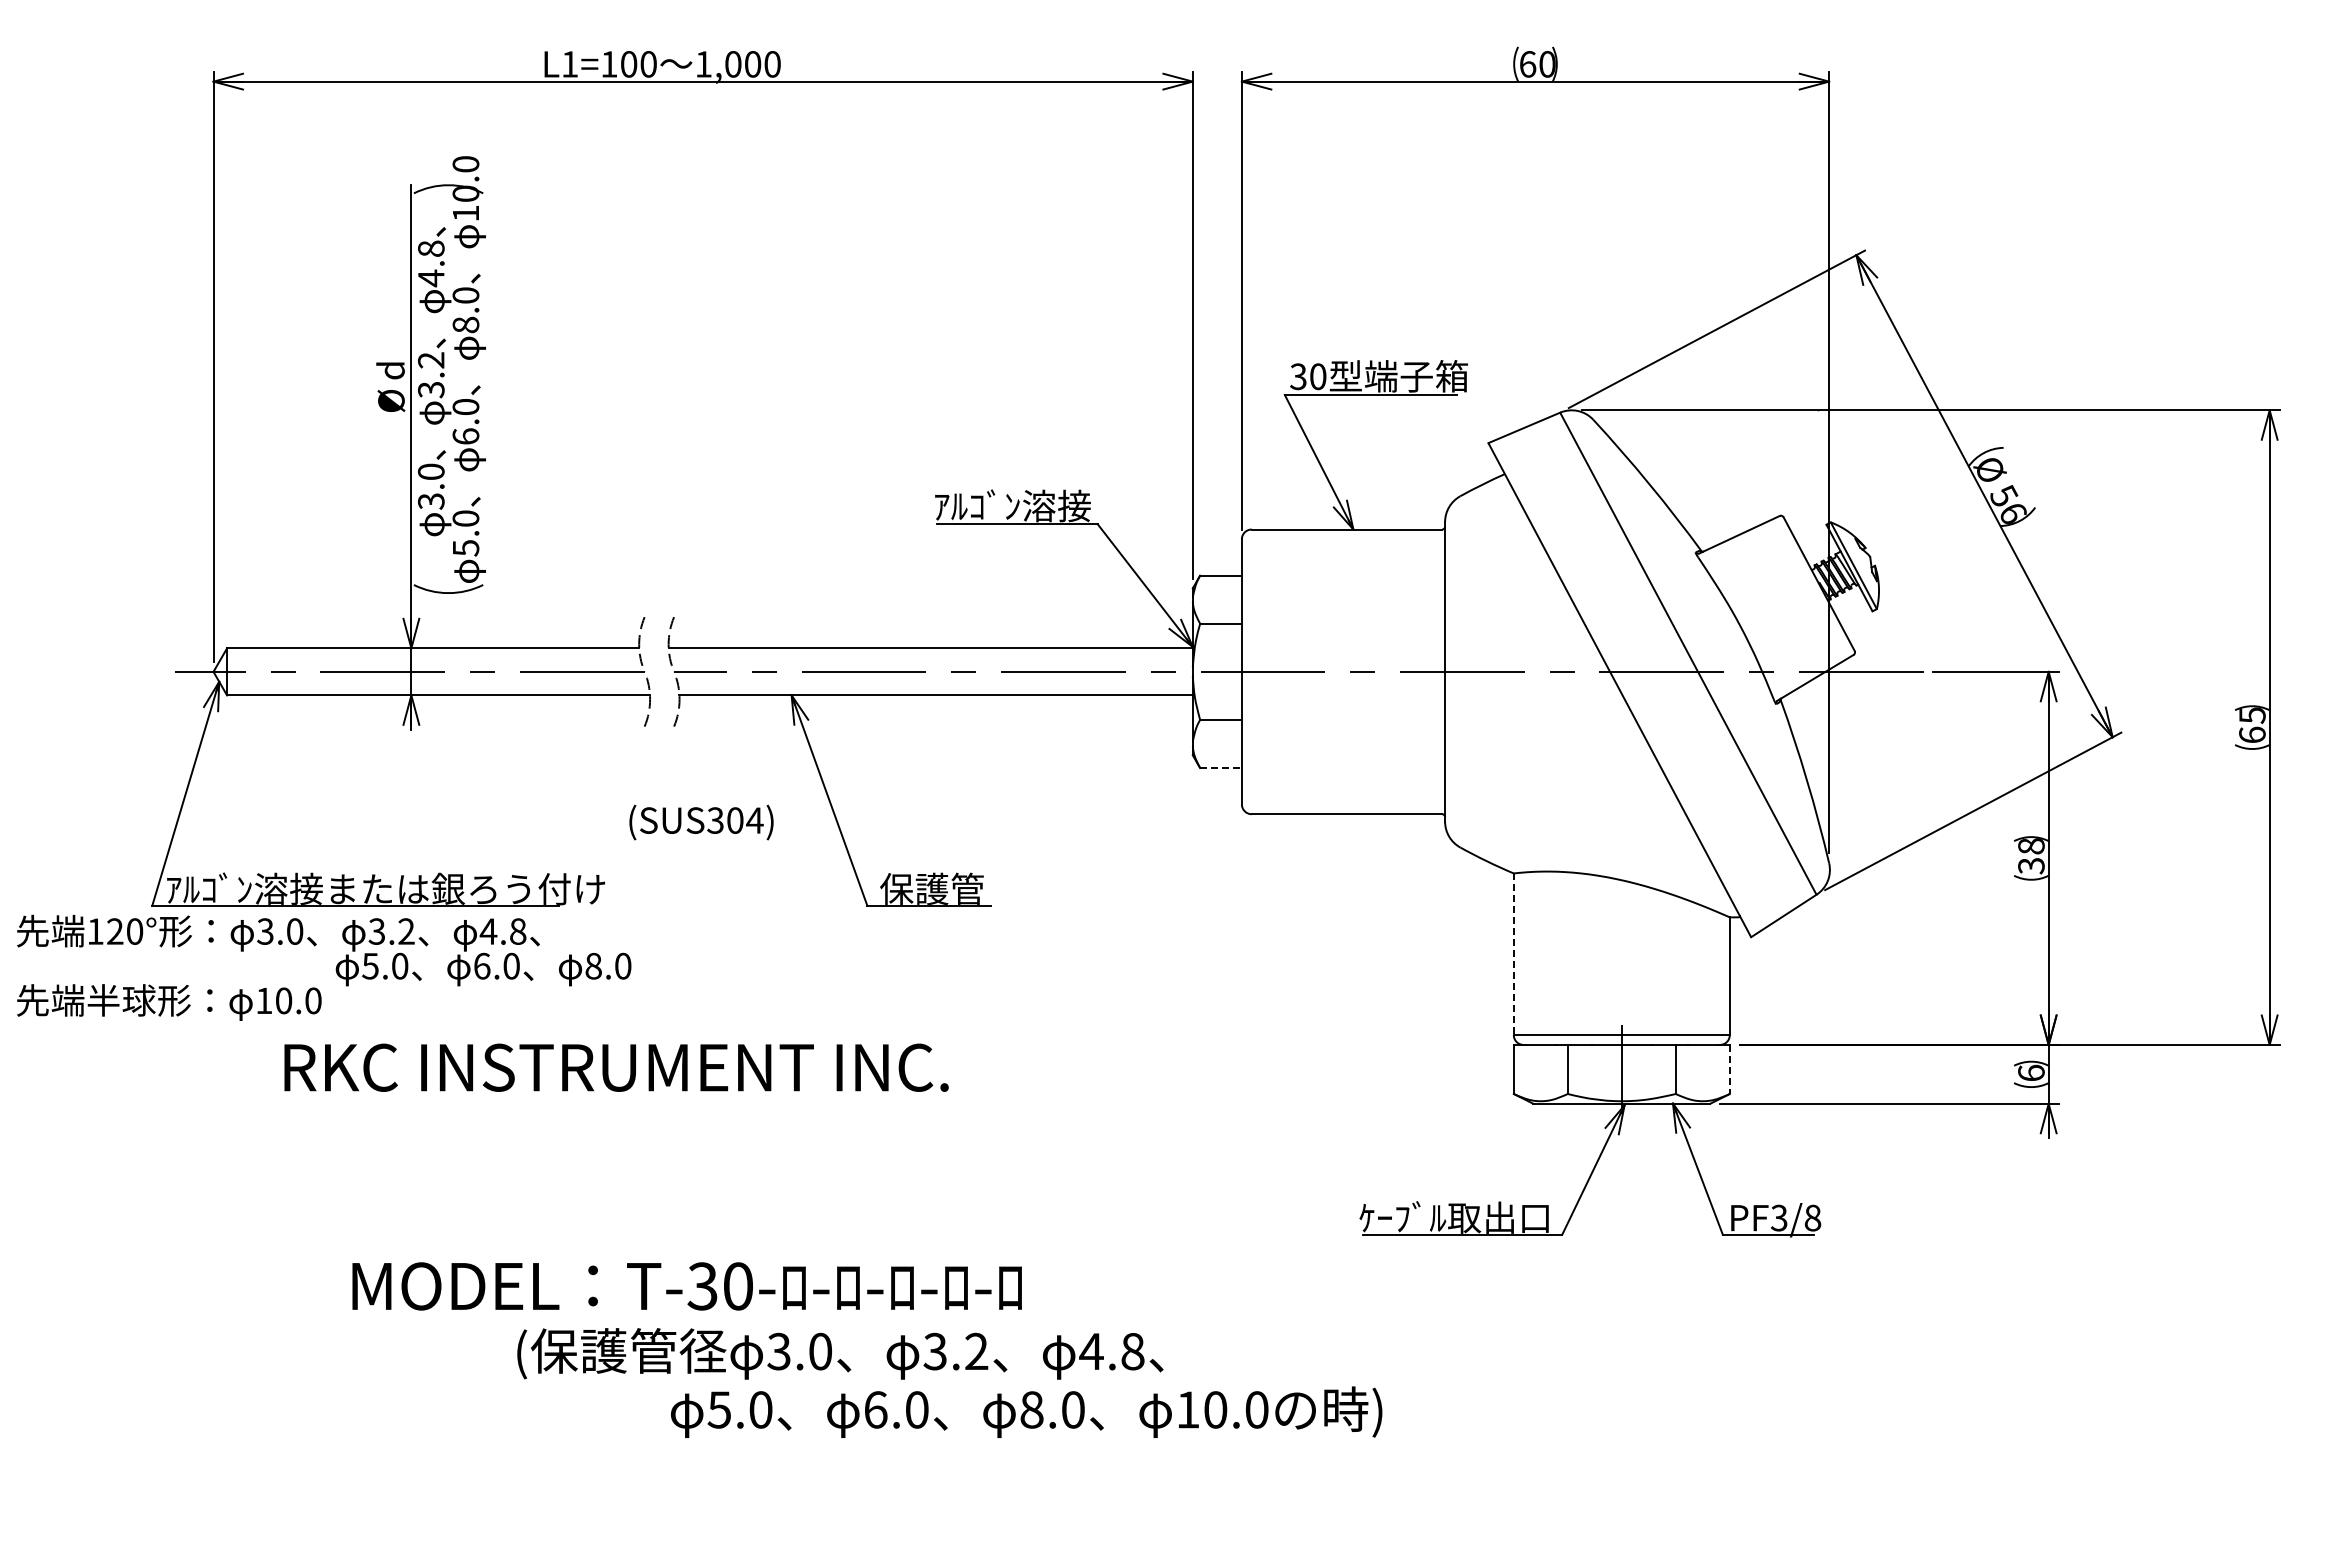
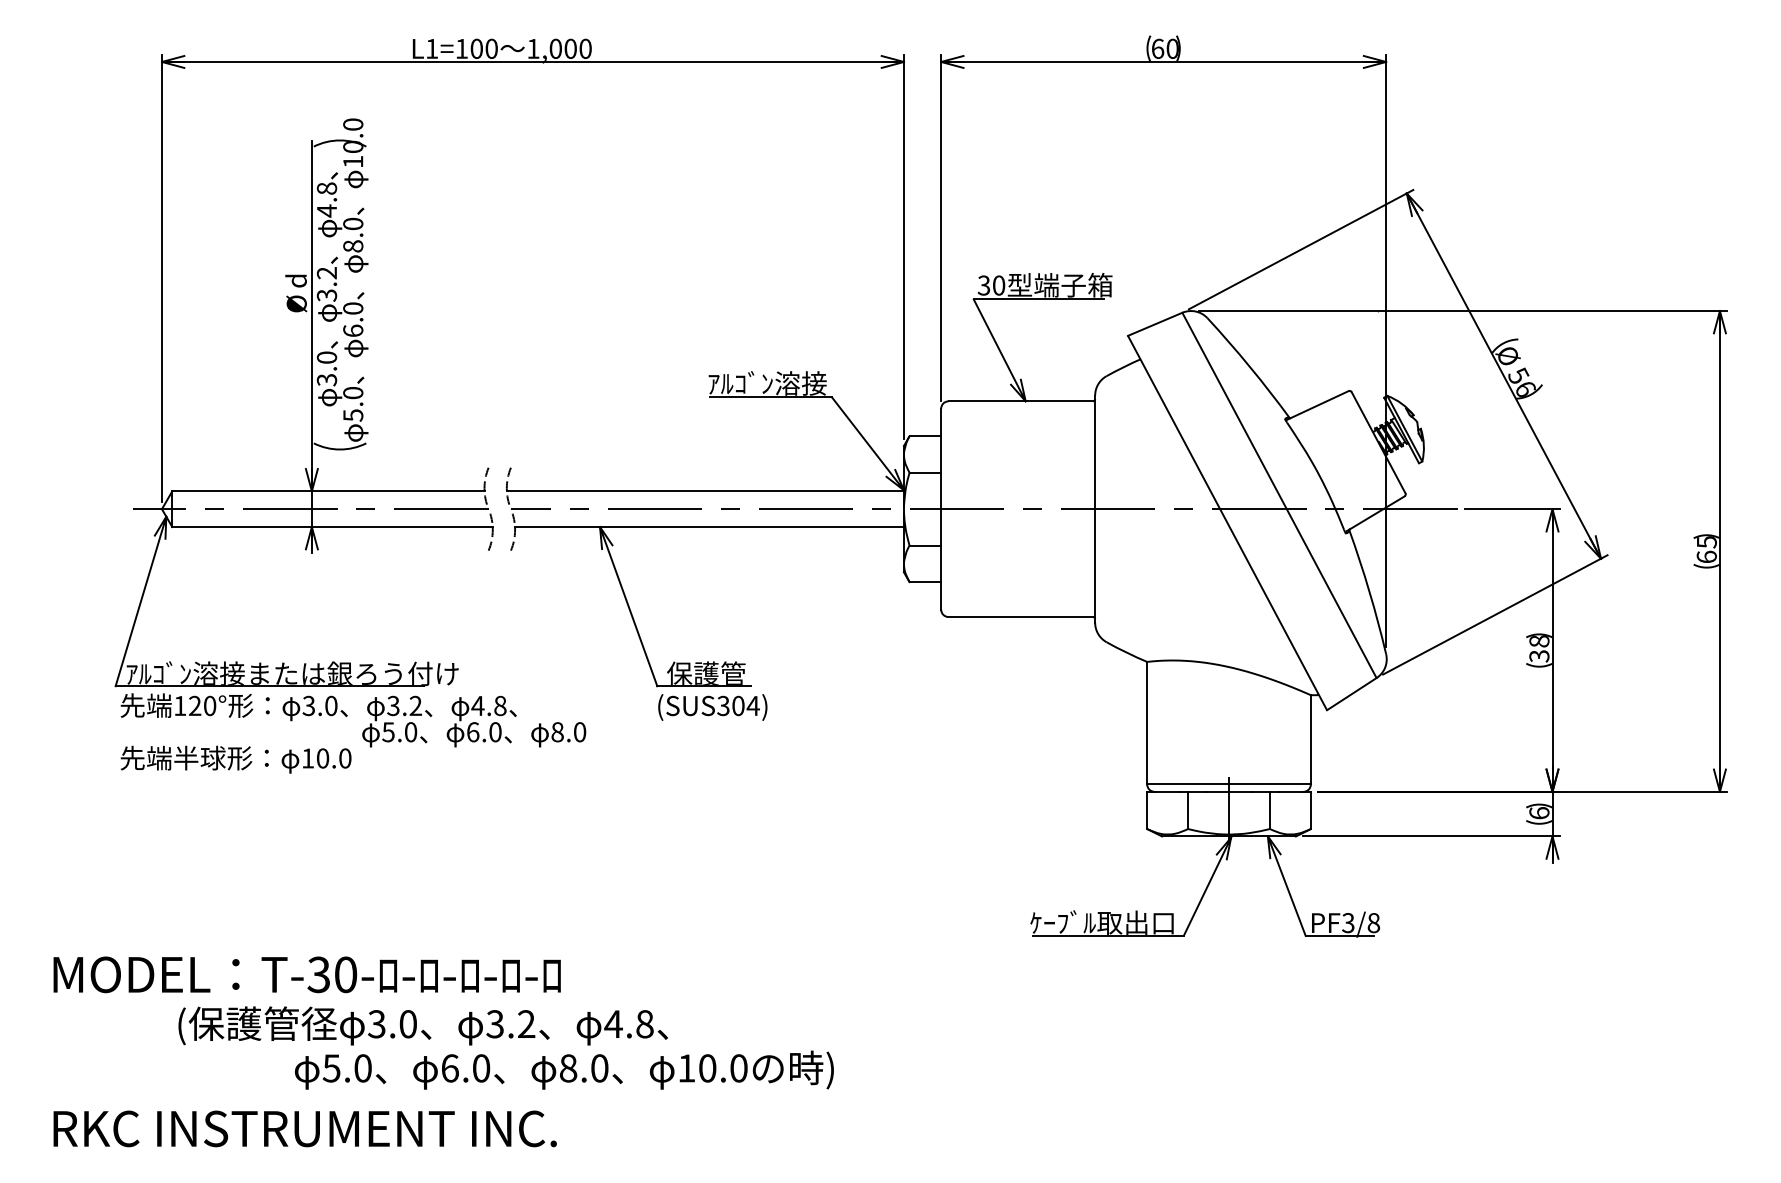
line: (1221, 768) -> (925, 582), dashed -> solid
text: (701, 822) -> (712, 707), moved
line: (1513, 954) -> (1146, 723), dashed -> solid
text: (324, 967) -> (353, 733), moved
text: (616, 1067) -> (305, 1128), moved
line: (1729, 1069) -> (1310, 810), dashed -> solid
text: (867, 1349) -> (443, 1022), moved

